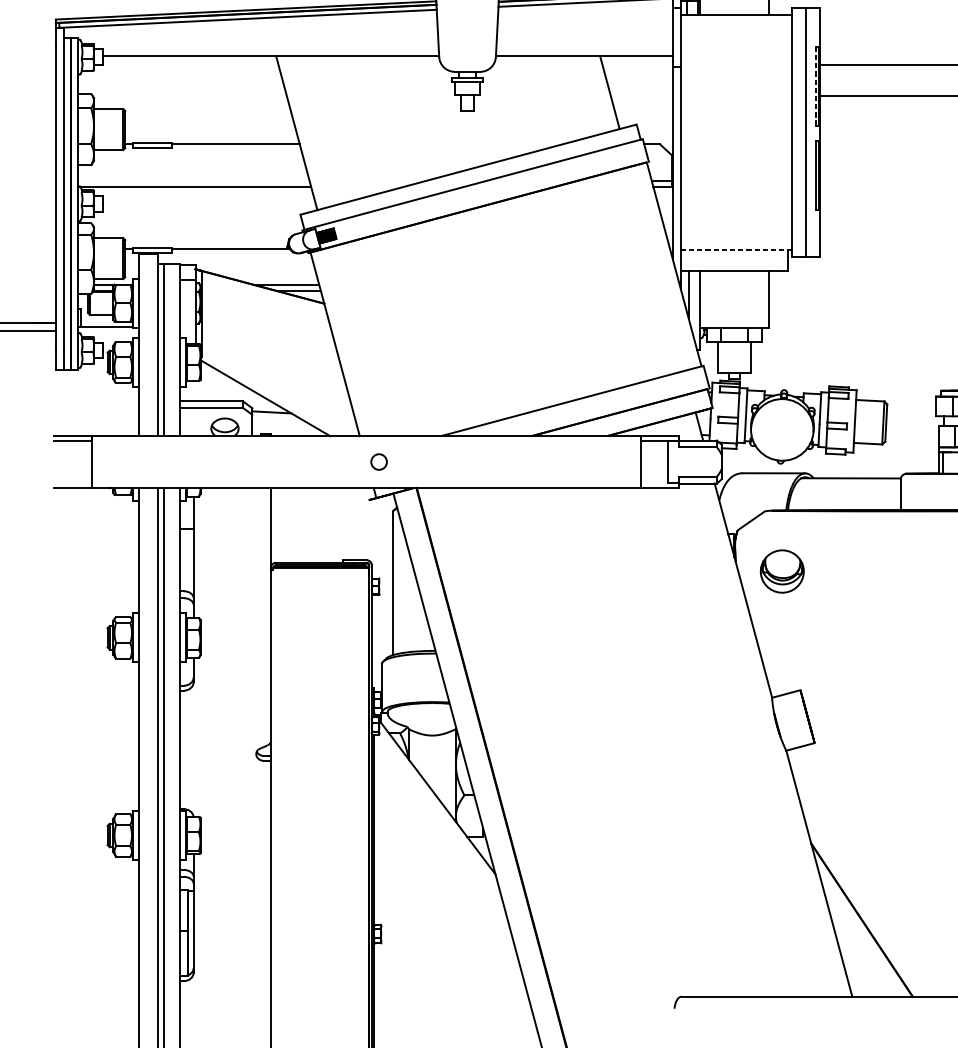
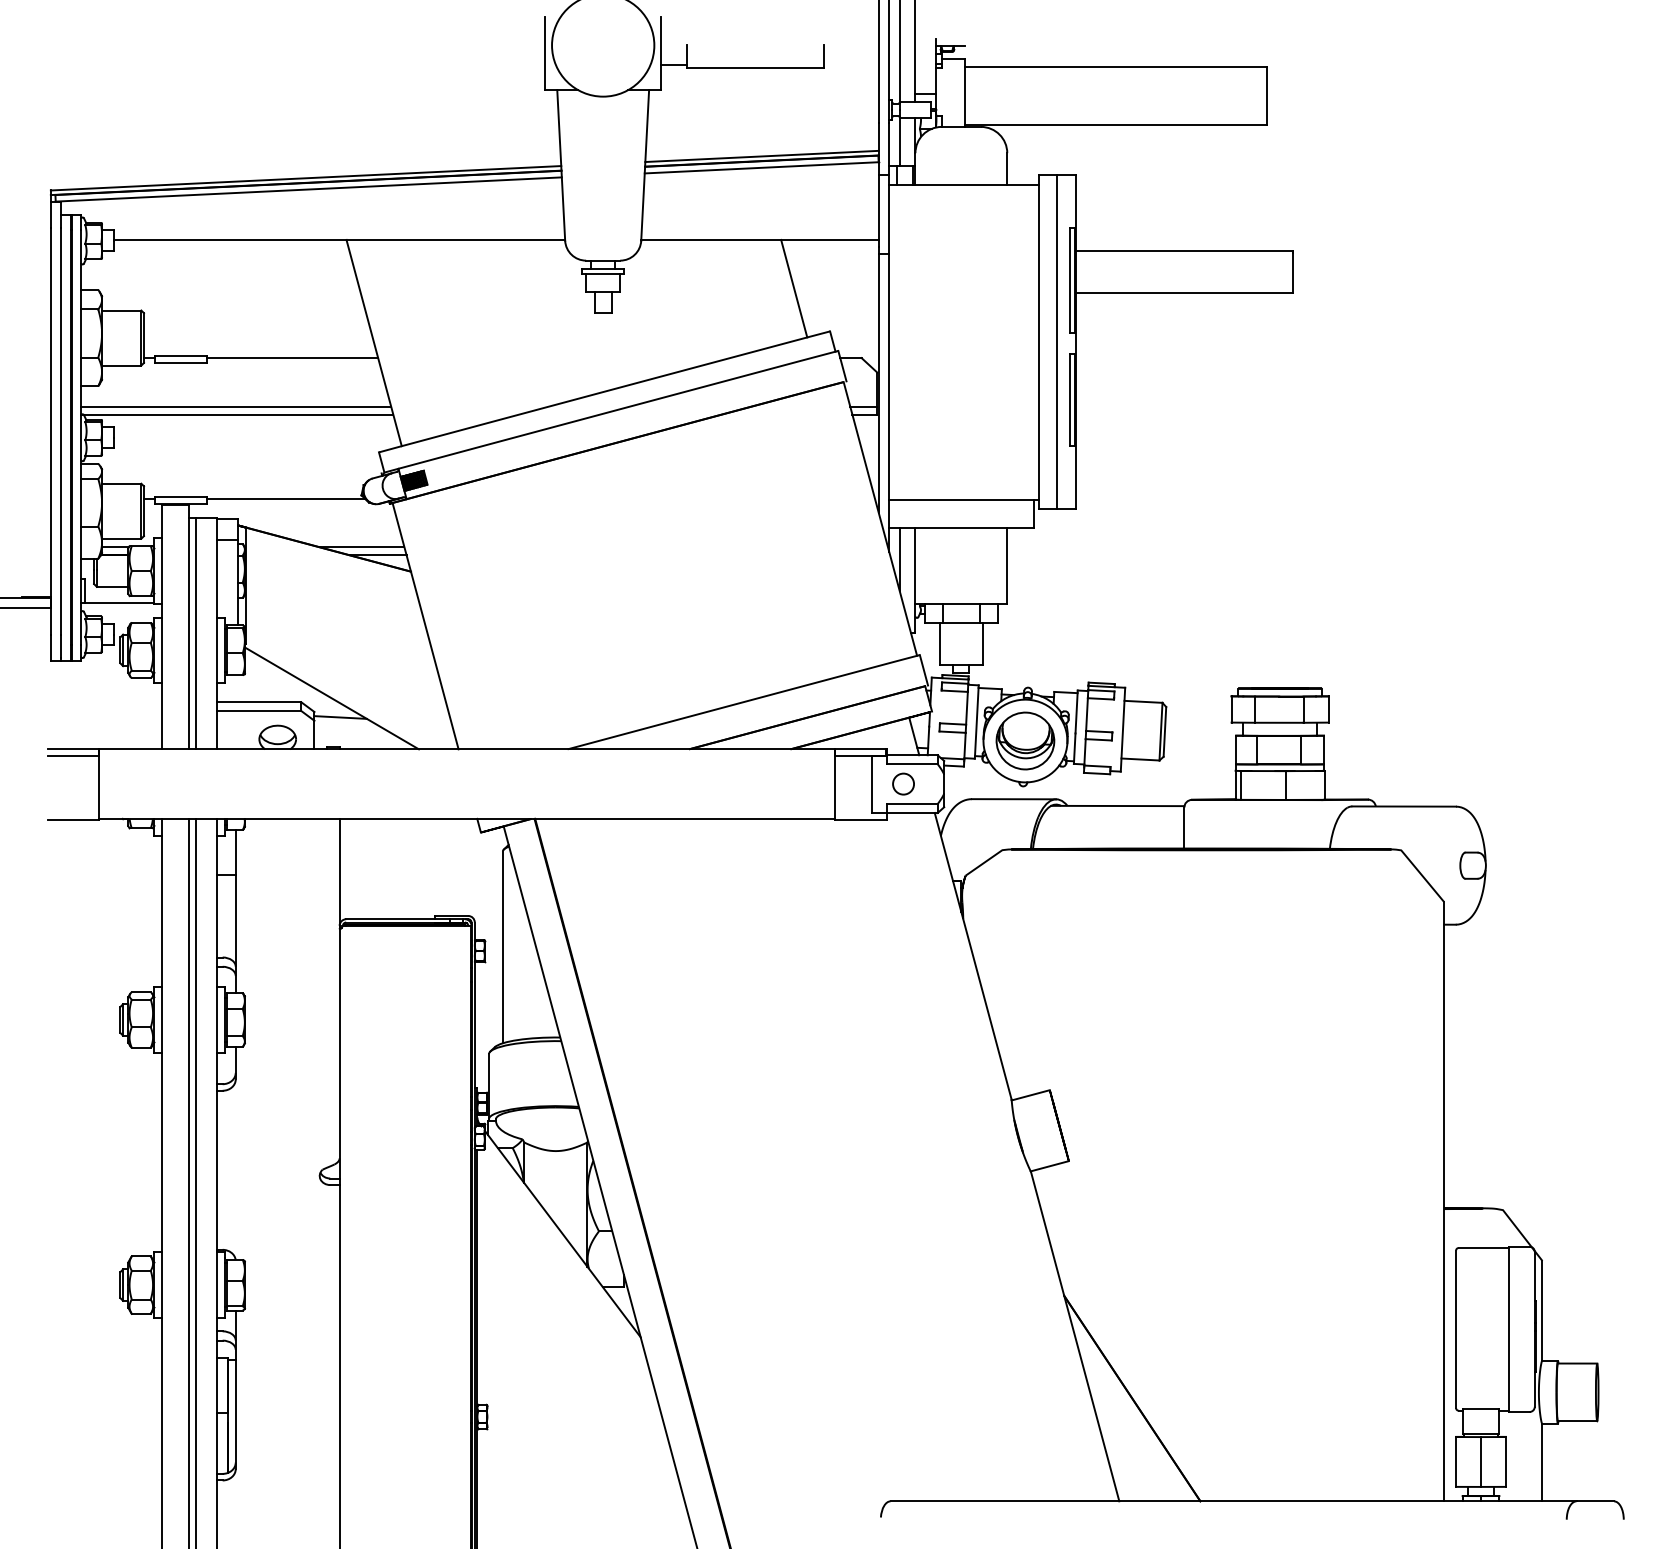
line: (815, 85) -> (1070, 279), dashed -> solid
line: (194, 180) -> (236, 406), added
line: (736, 249) -> (963, 499), dashed -> solid
circle: (379, 461) -> (903, 783), moved
part: (782, 571) -> (1025, 740), moved

